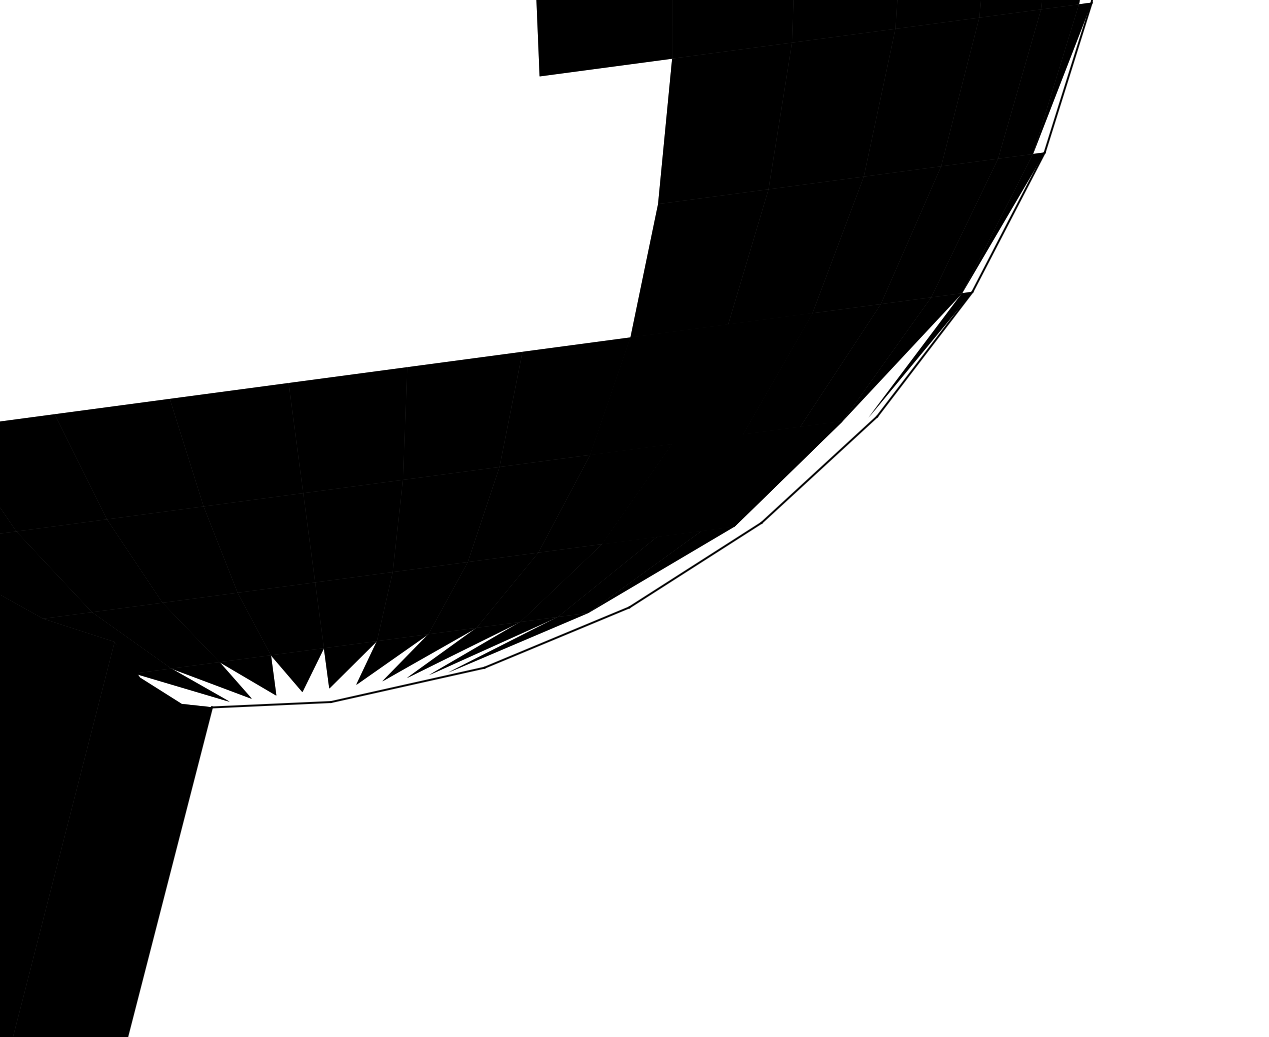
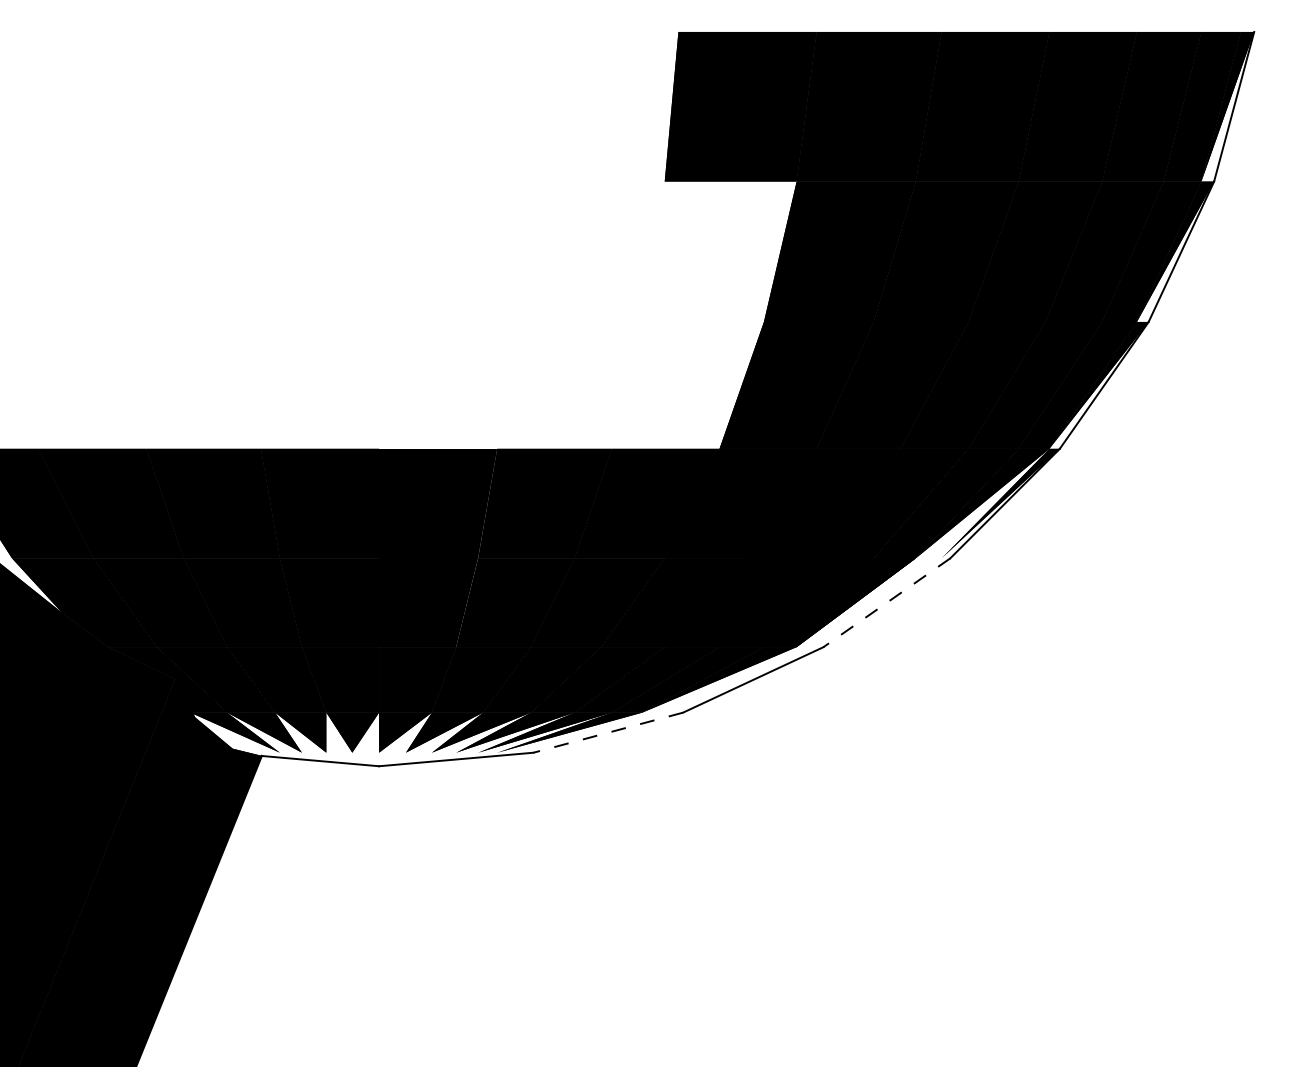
line: (819, 470) -> (886, 603), solid -> dashed
line: (556, 637) -> (607, 732), solid -> dashed

